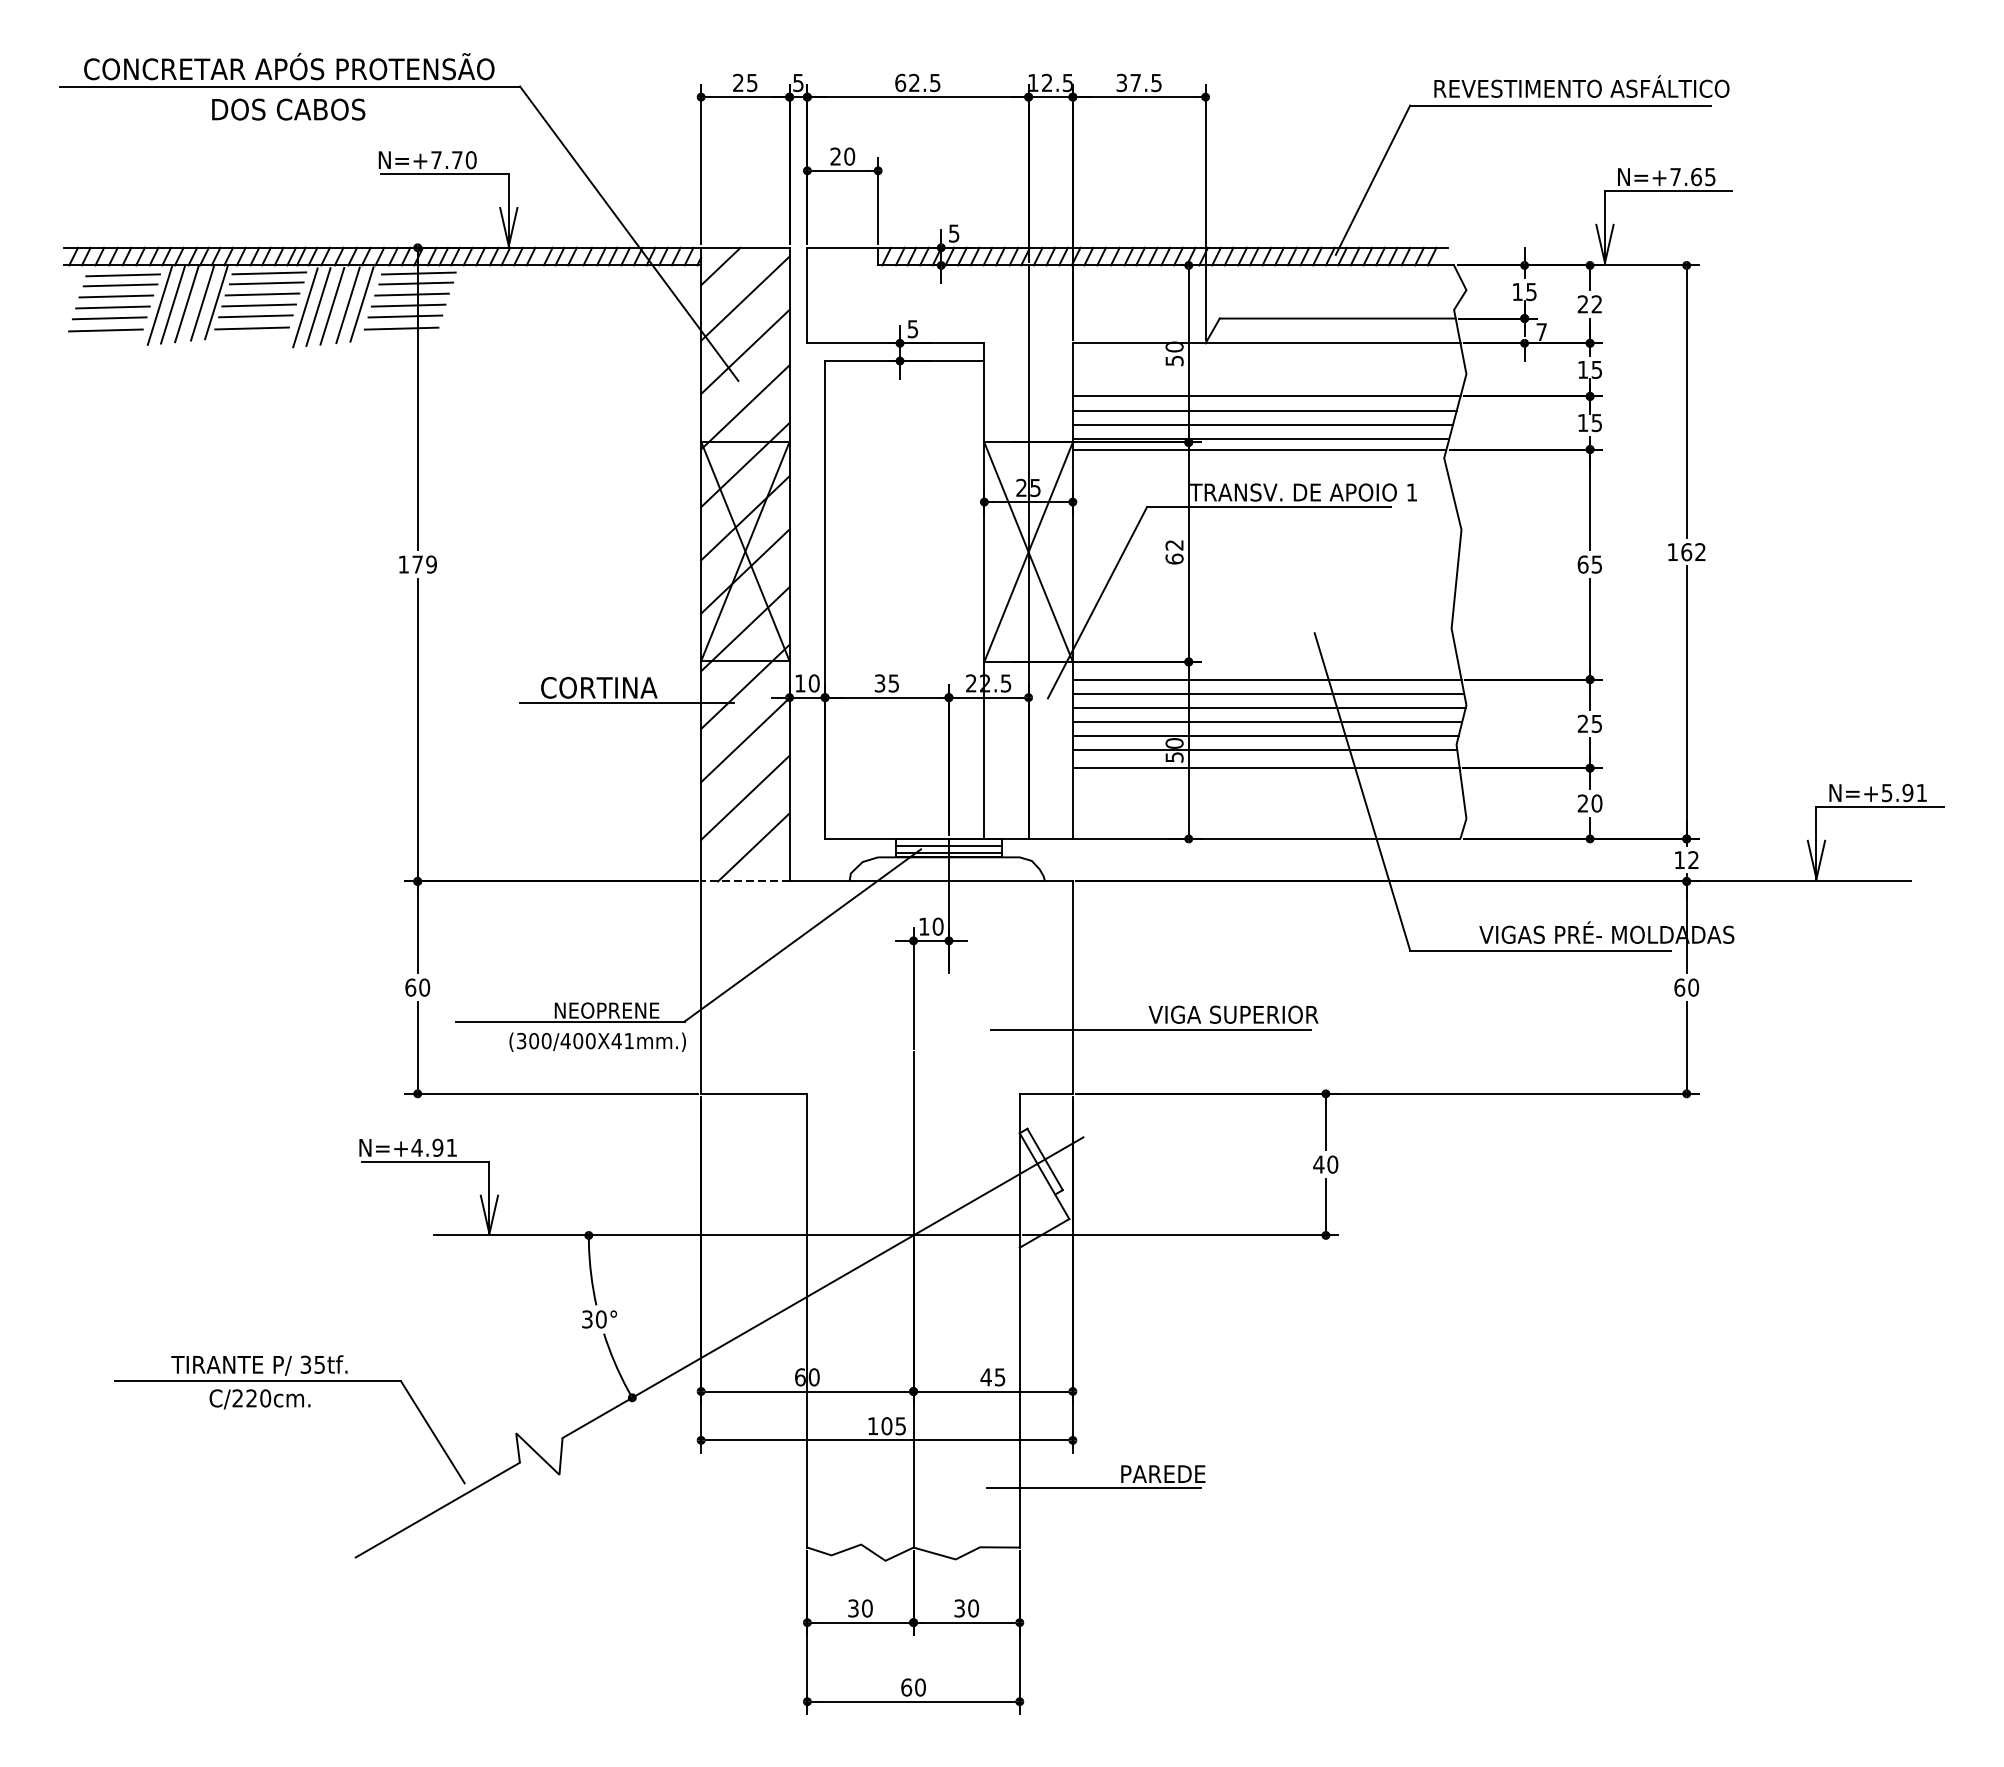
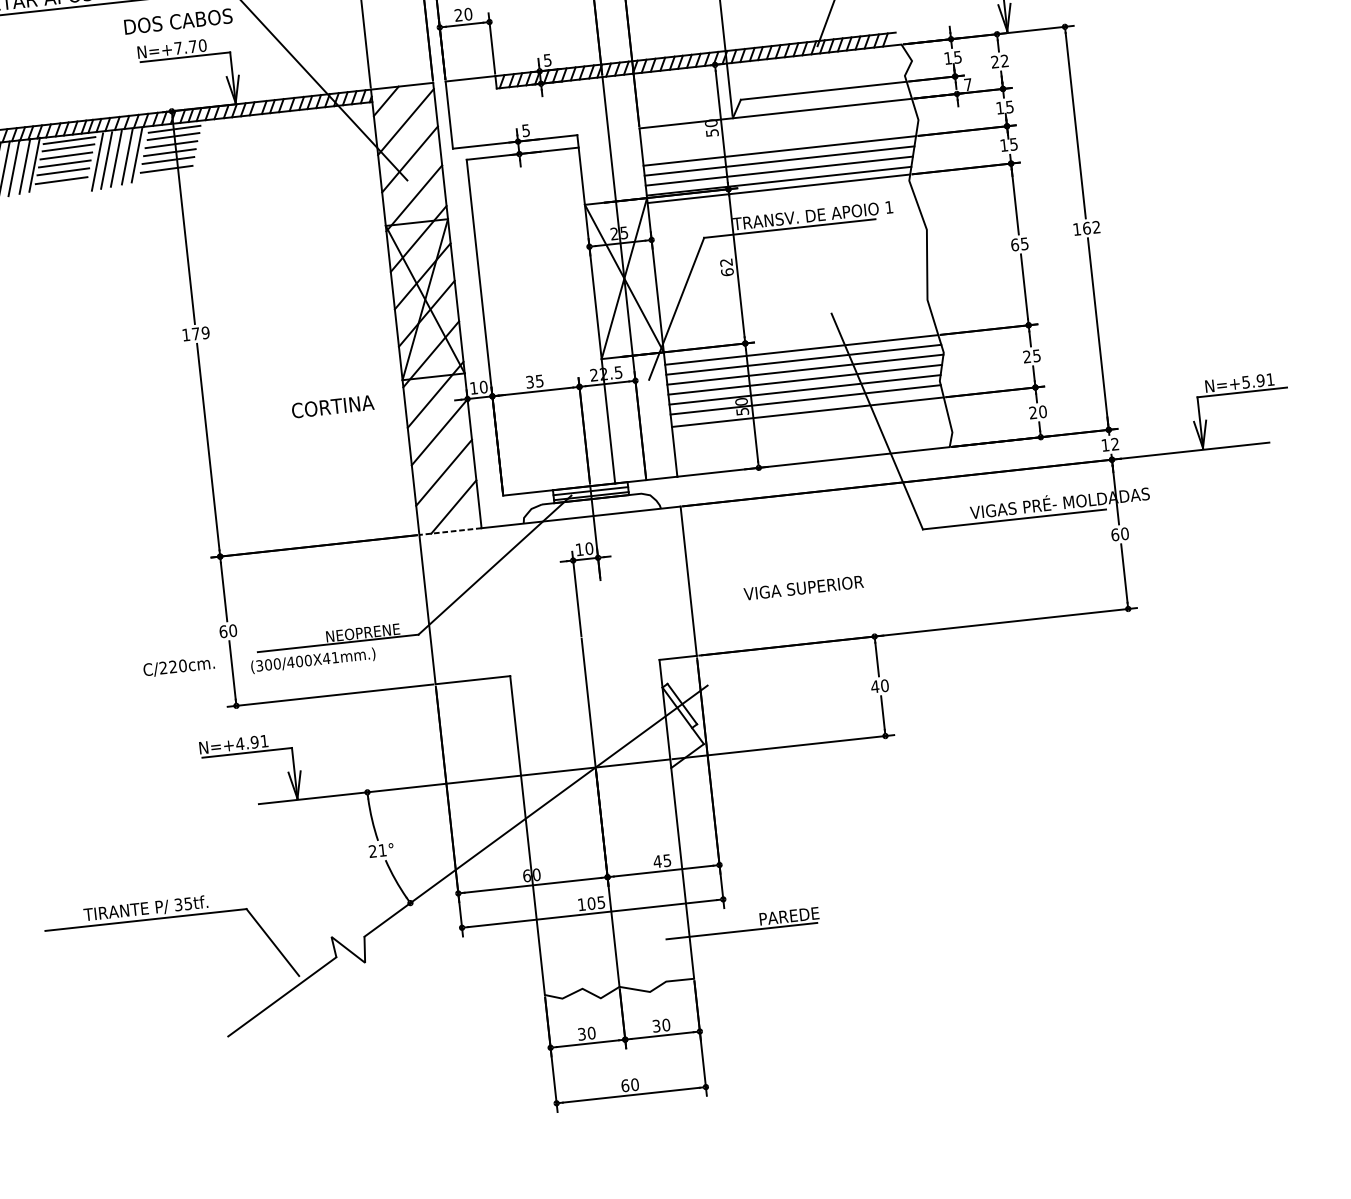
text: (288, 109) -> (178, 21), moved
line: (626, 703) -> (353, 415), removed
line: (1150, 1030) -> (746, 605), removed
text: (597, 1041) -> (313, 660), moved
text: (594, 1319) -> (377, 850), 30° -> 21°
text: (259, 1399) -> (178, 667), moved

